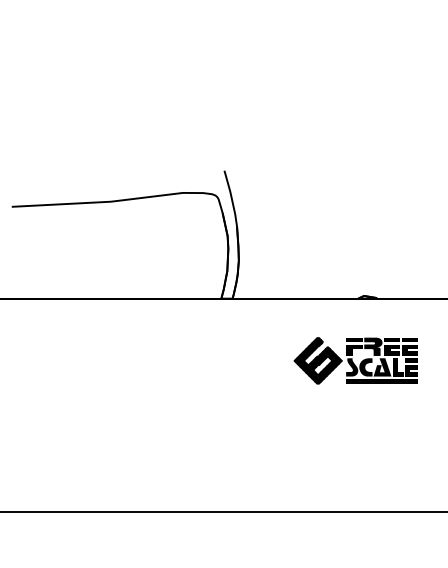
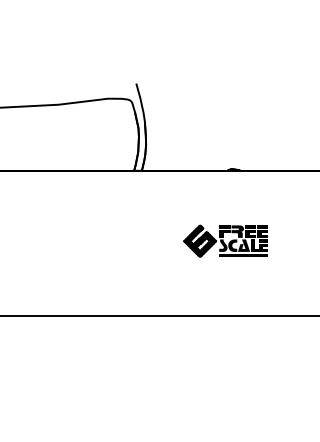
part: (355, 359) -> (225, 240), moved

